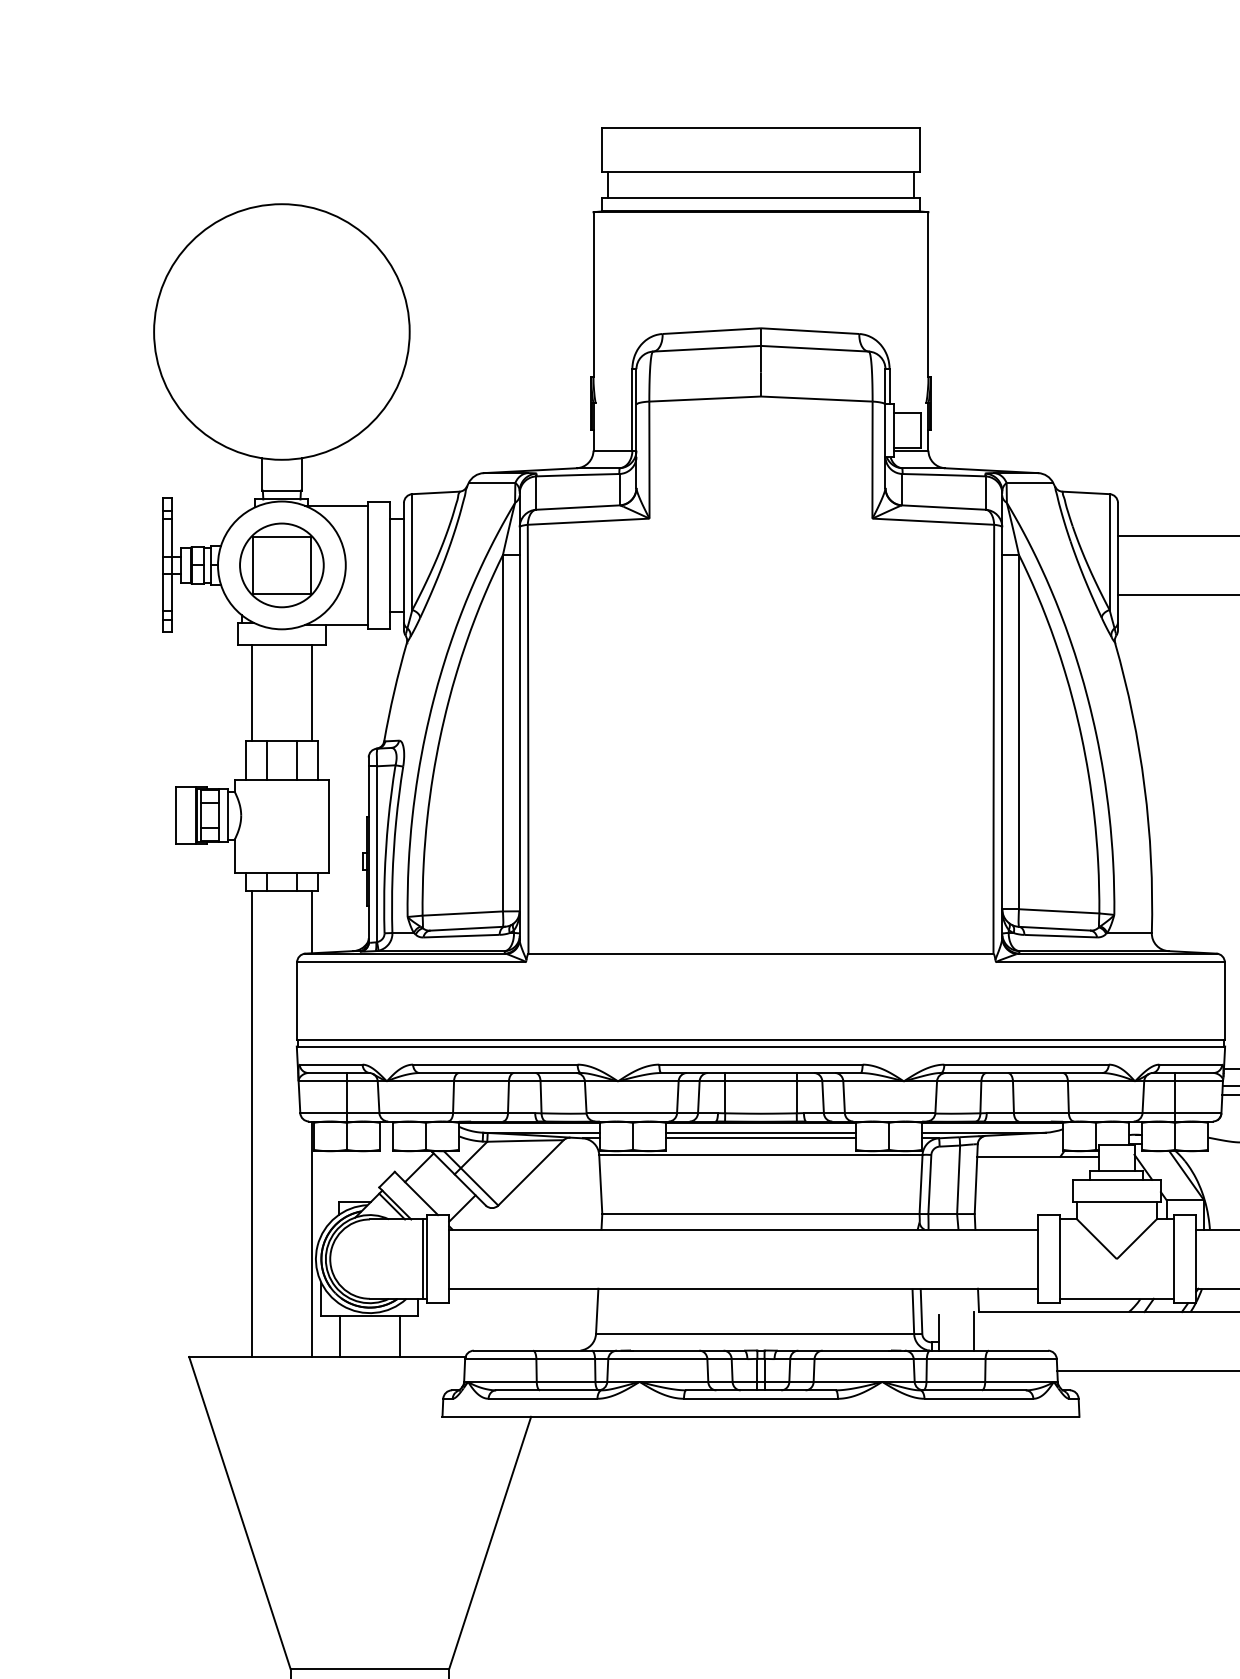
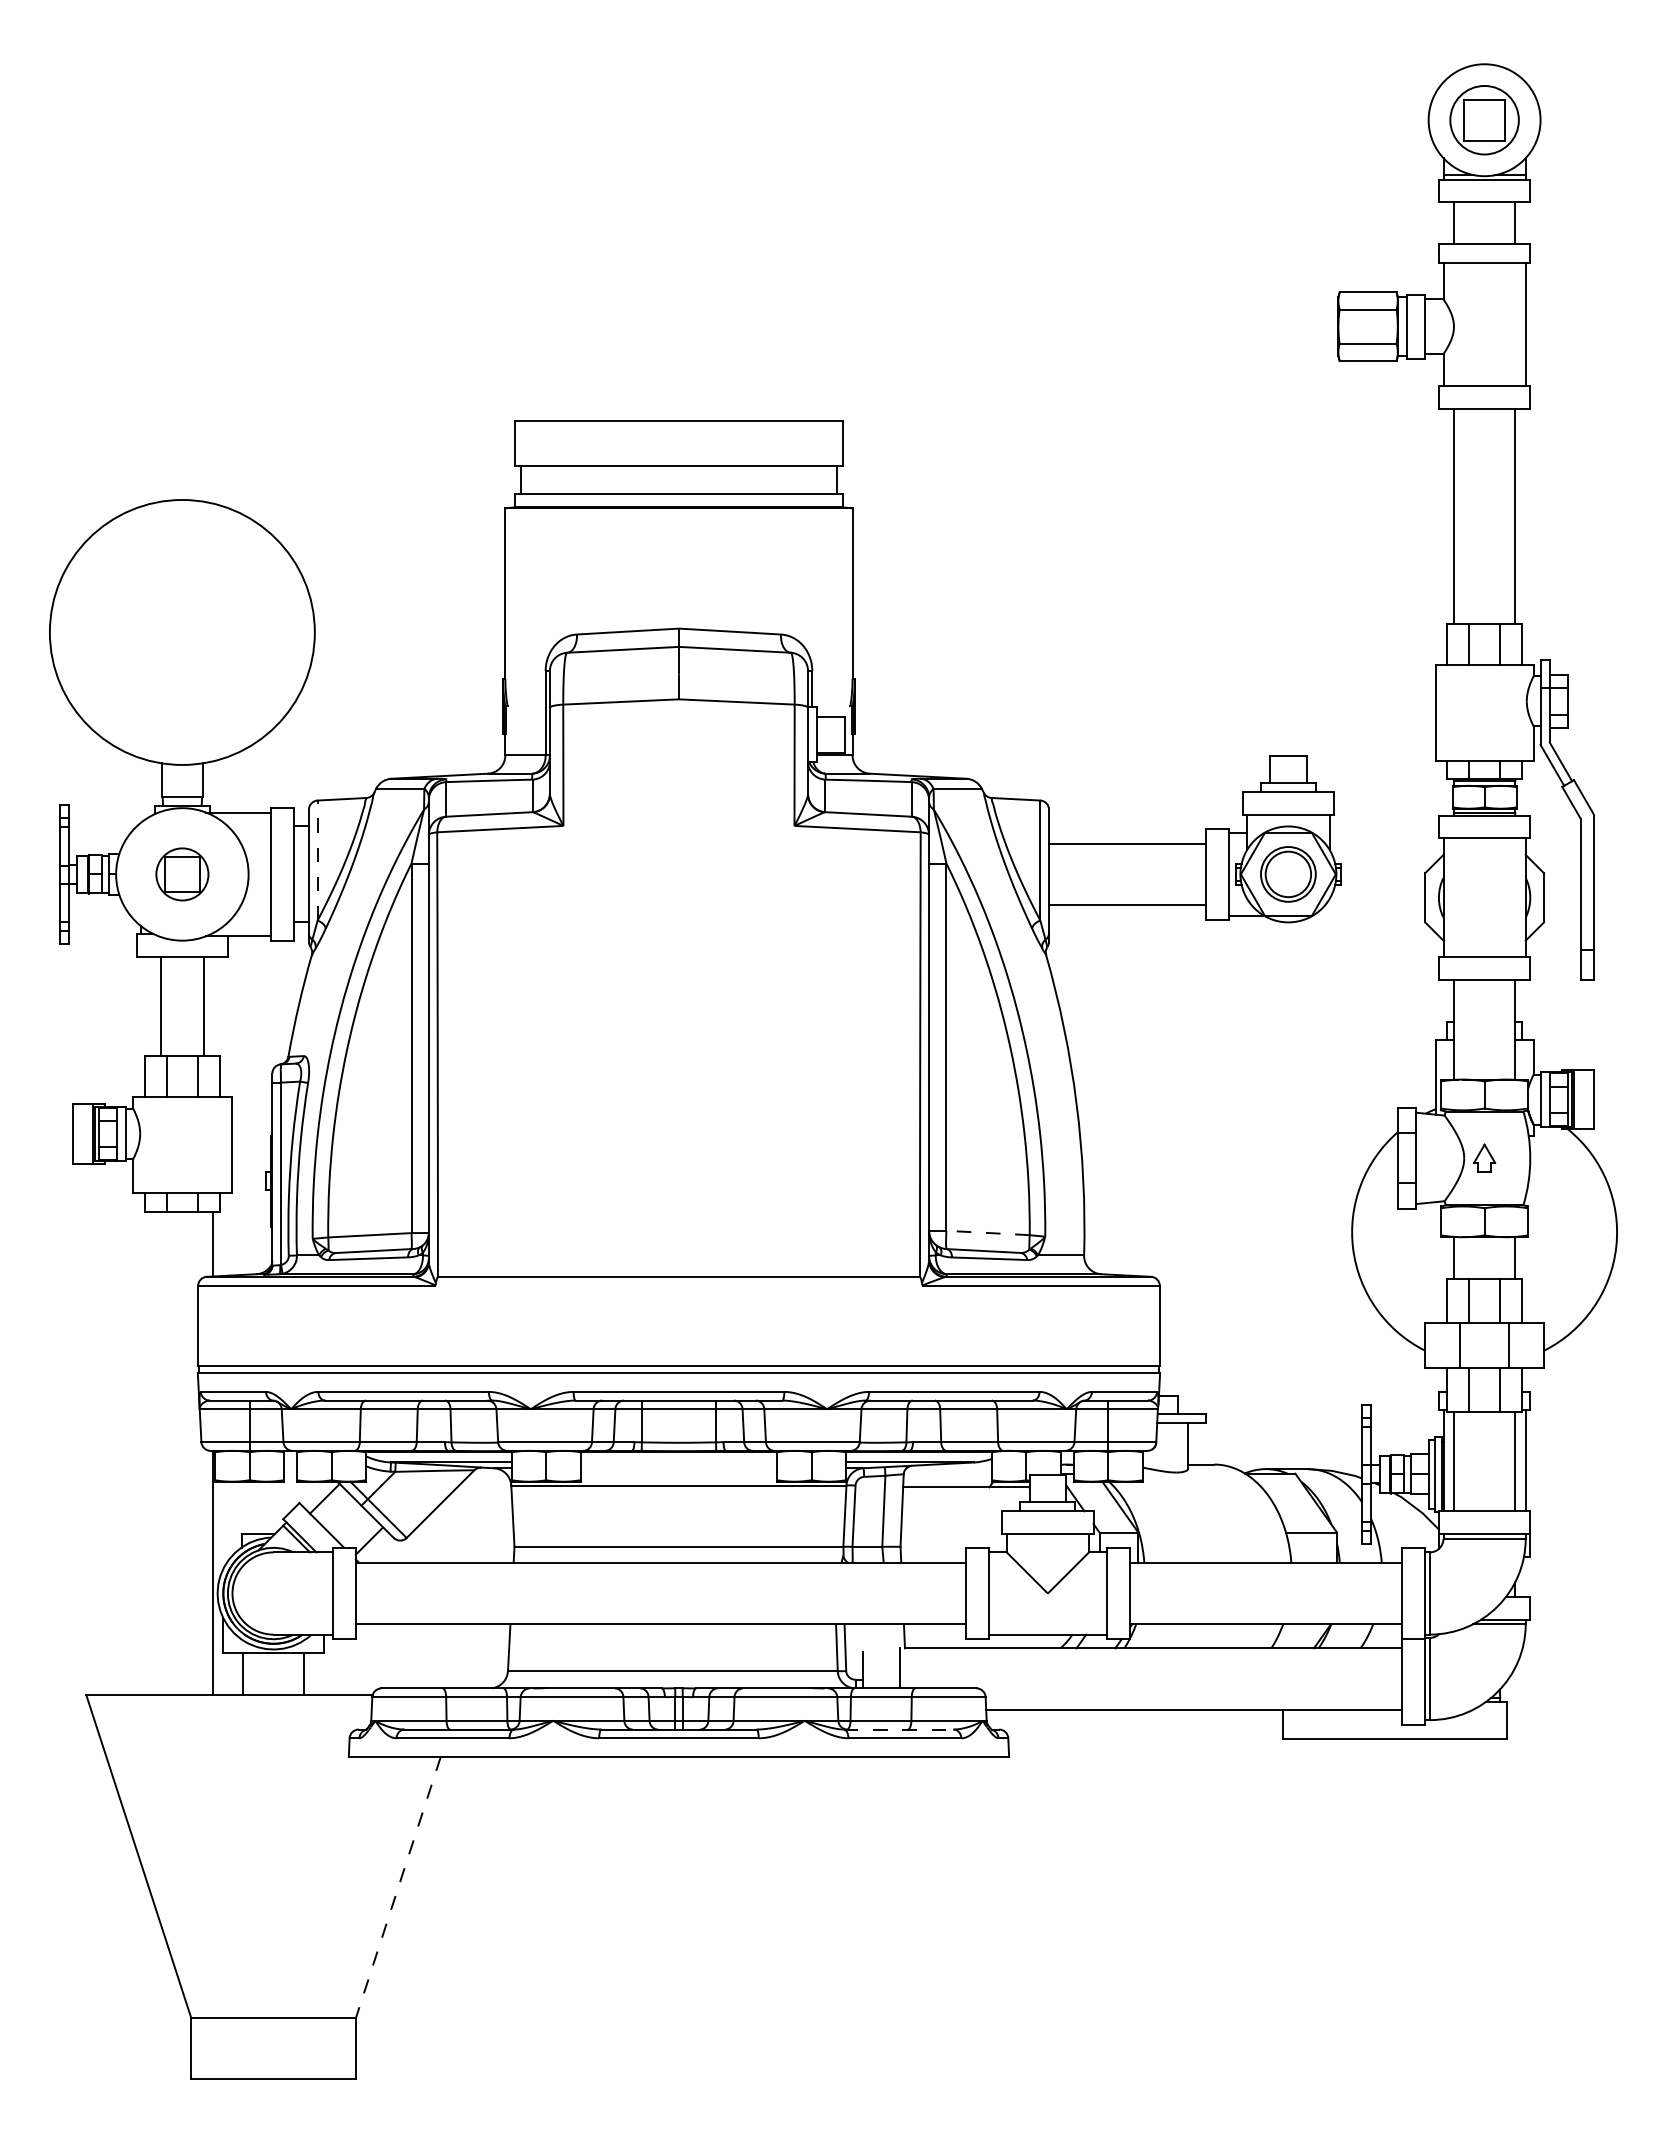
line: (412, 551) -> (317, 860), solid -> dashed
part: (282, 565) -> (182, 874), size x0.6
line: (252, 692) -> (203, 1006), moved
line: (311, 692) -> (161, 1006), moved
line: (1059, 911) -> (988, 1233), solid -> dashed
line: (252, 1123) -> (151, 1452), removed
line: (760, 1132) -> (678, 1462), removed
line: (760, 1138) -> (678, 1468), removed
line: (422, 1259) -> (328, 1593), removed
line: (972, 1390) -> (898, 1729), solid -> dashed
line: (490, 1543) -> (398, 1888), solid -> dashed

